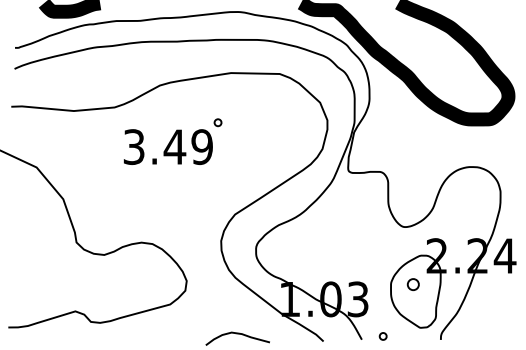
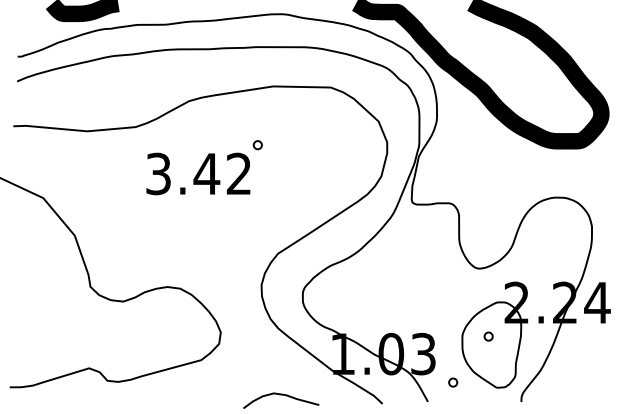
text: (201, 147) -> (238, 174), 3.49 -> 3.42
part: (412, 284) -> (487, 336), size x0.62
part: (382, 336) -> (452, 382), moved

